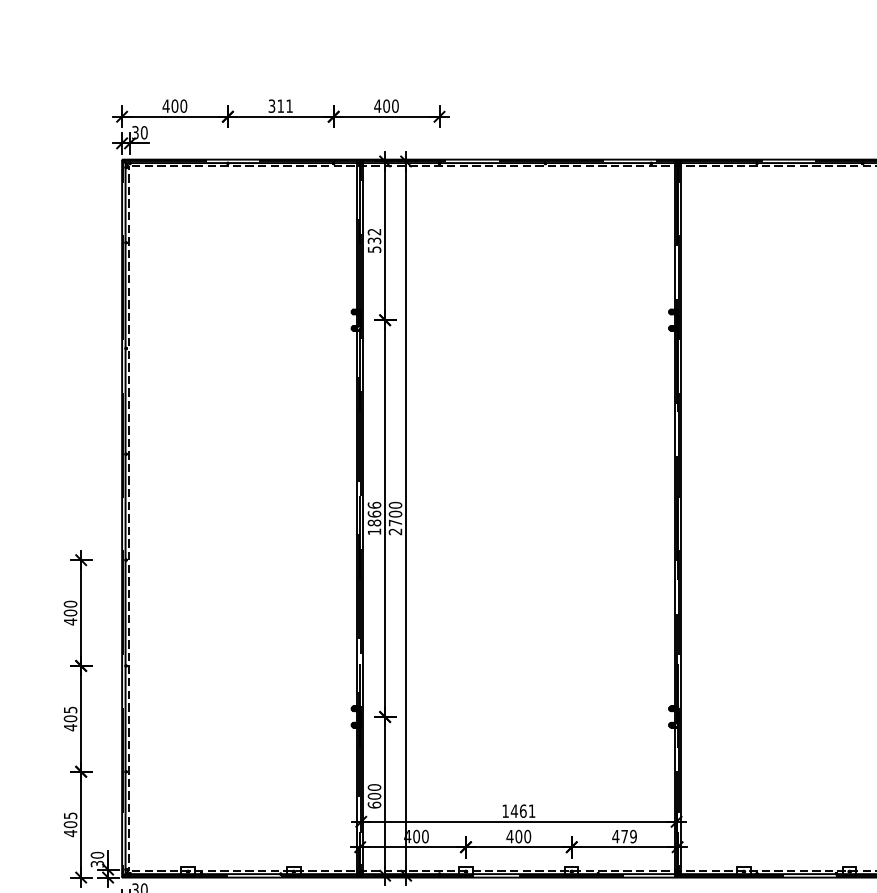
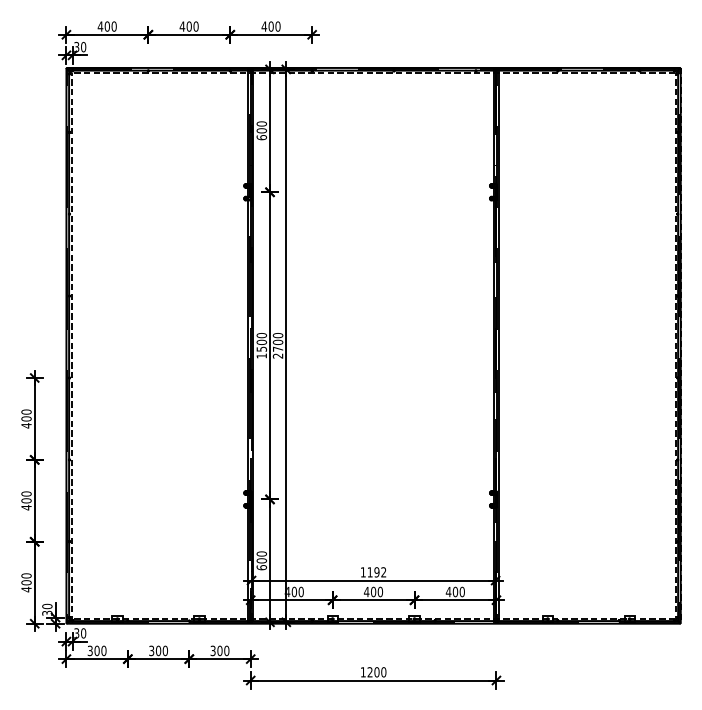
text: (279, 106) -> (188, 26), 311 -> 400
text: (374, 240) -> (261, 130), 532 -> 600
text: (374, 512) -> (261, 341), 1866 -> 1500
text: (70, 709) -> (26, 493), 405 -> 400
text: (522, 811) -> (376, 572), 1461 -> 1192
text: (70, 815) -> (26, 575), 405 -> 400
text: (628, 835) -> (458, 591), 479 -> 400

